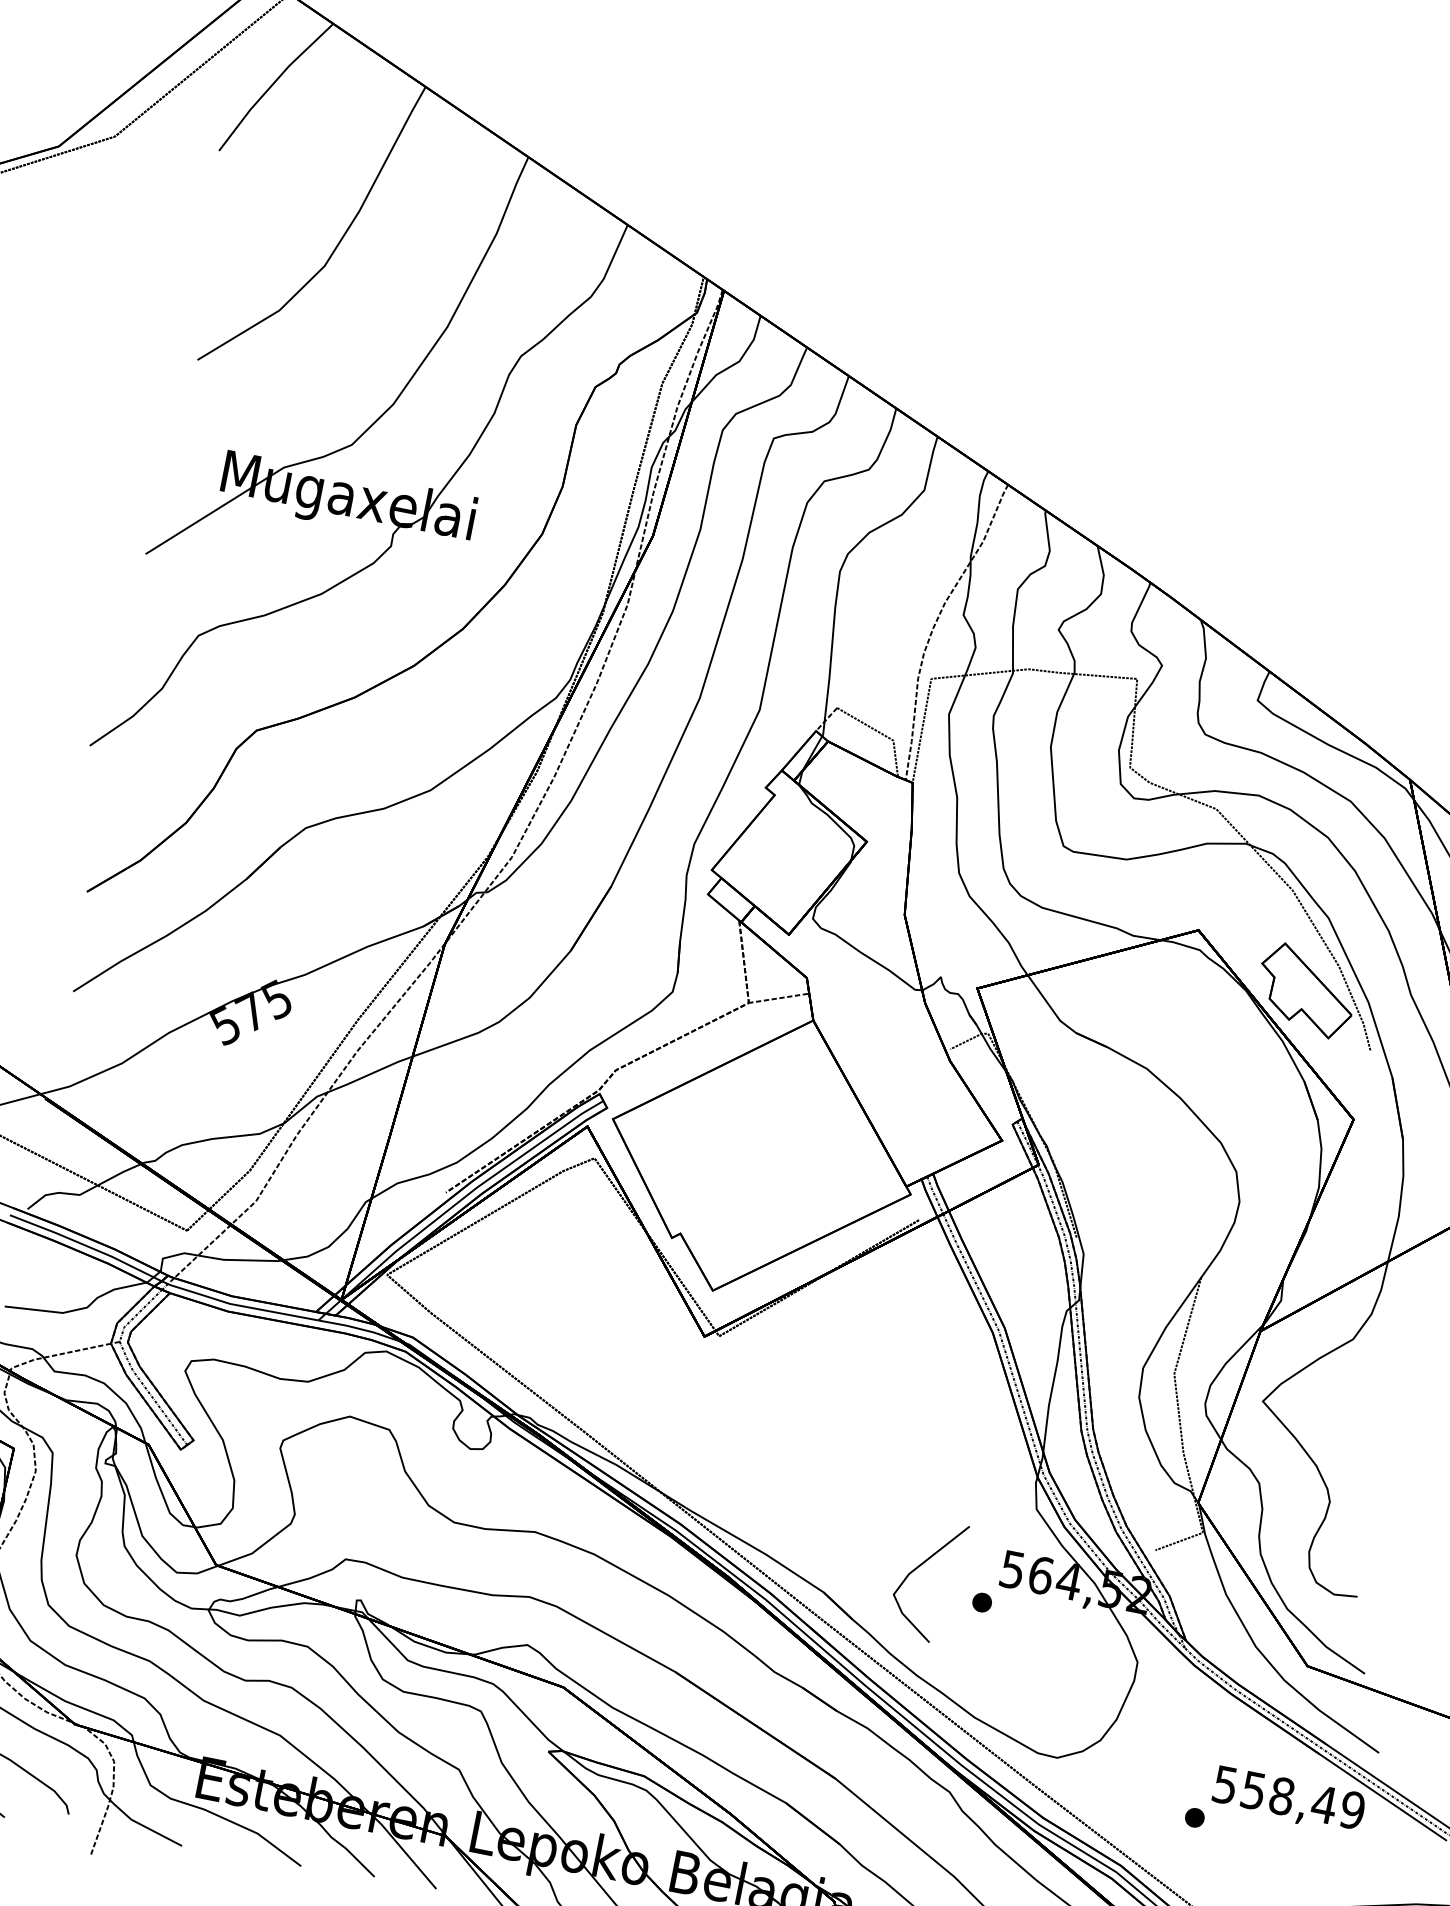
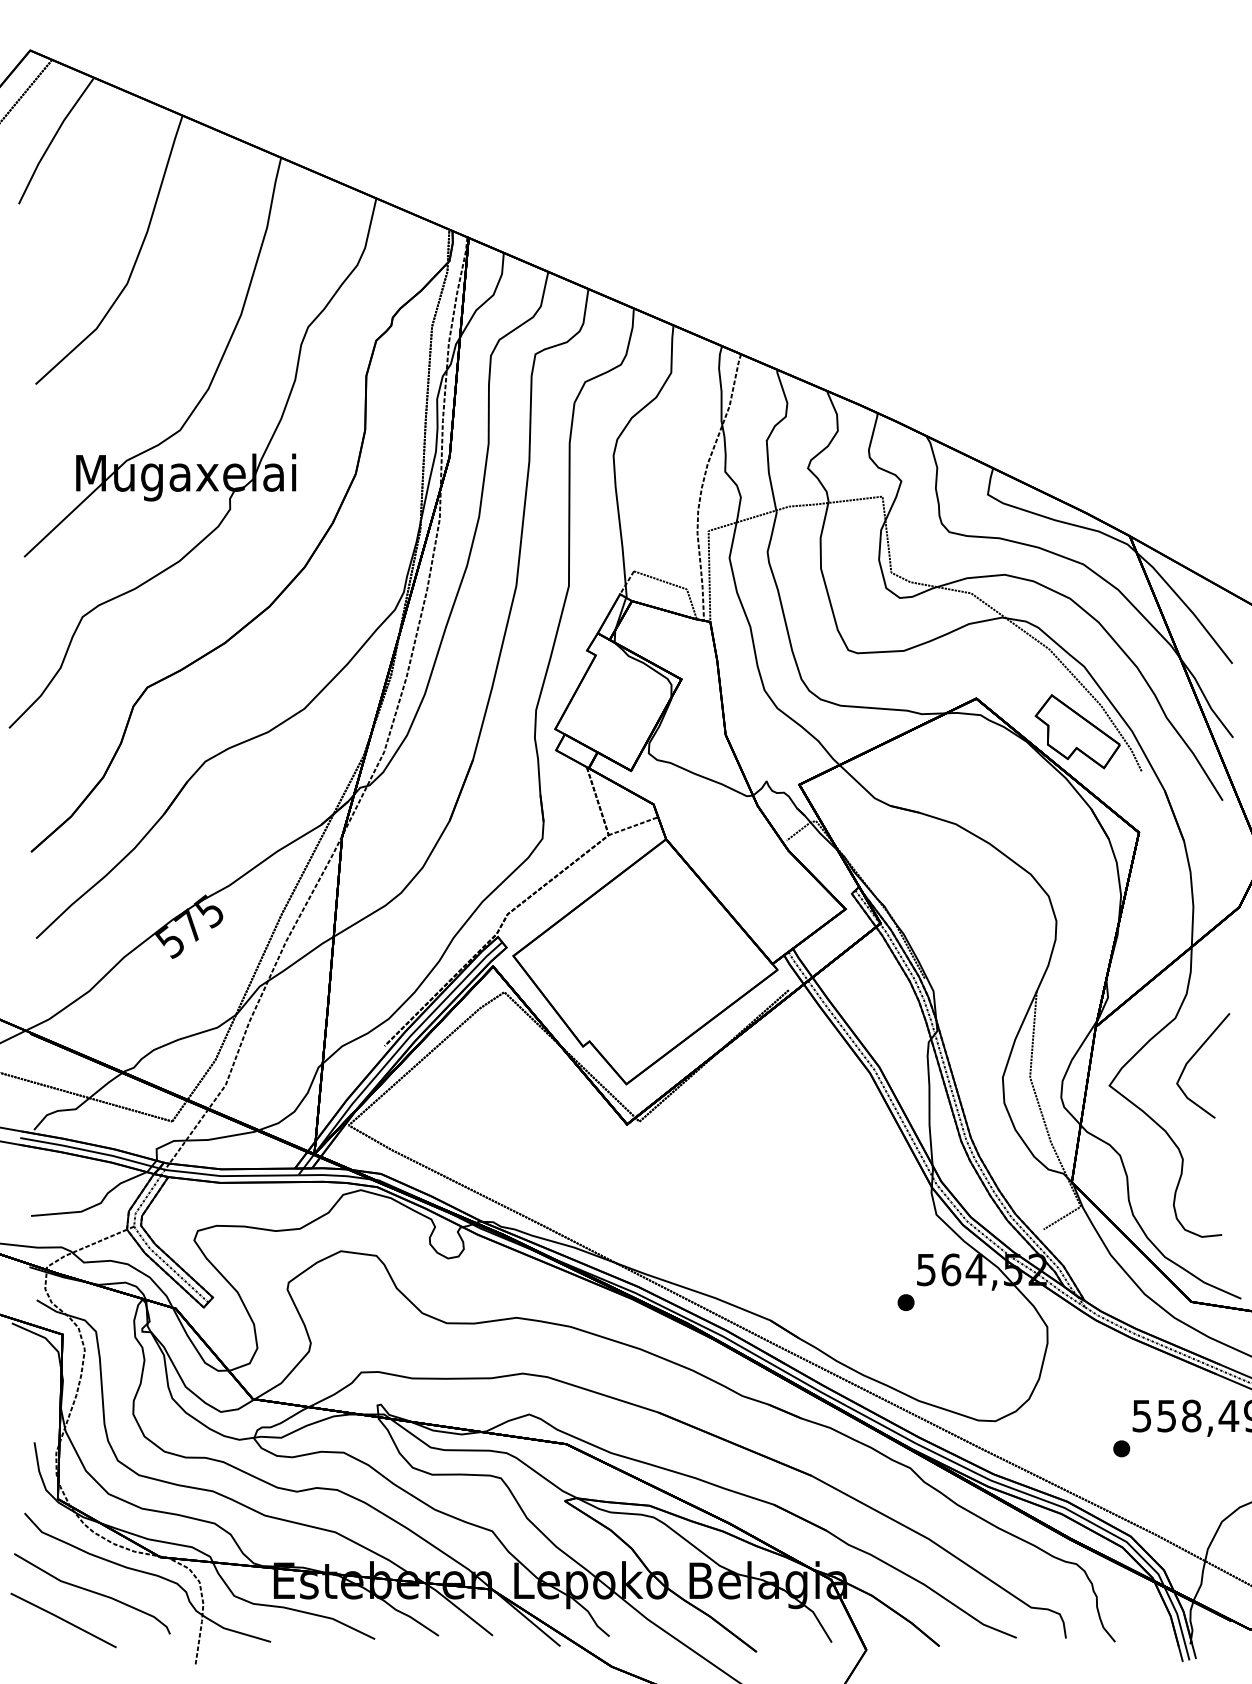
line: (919, 1567) -> (1194, 1056), moved

